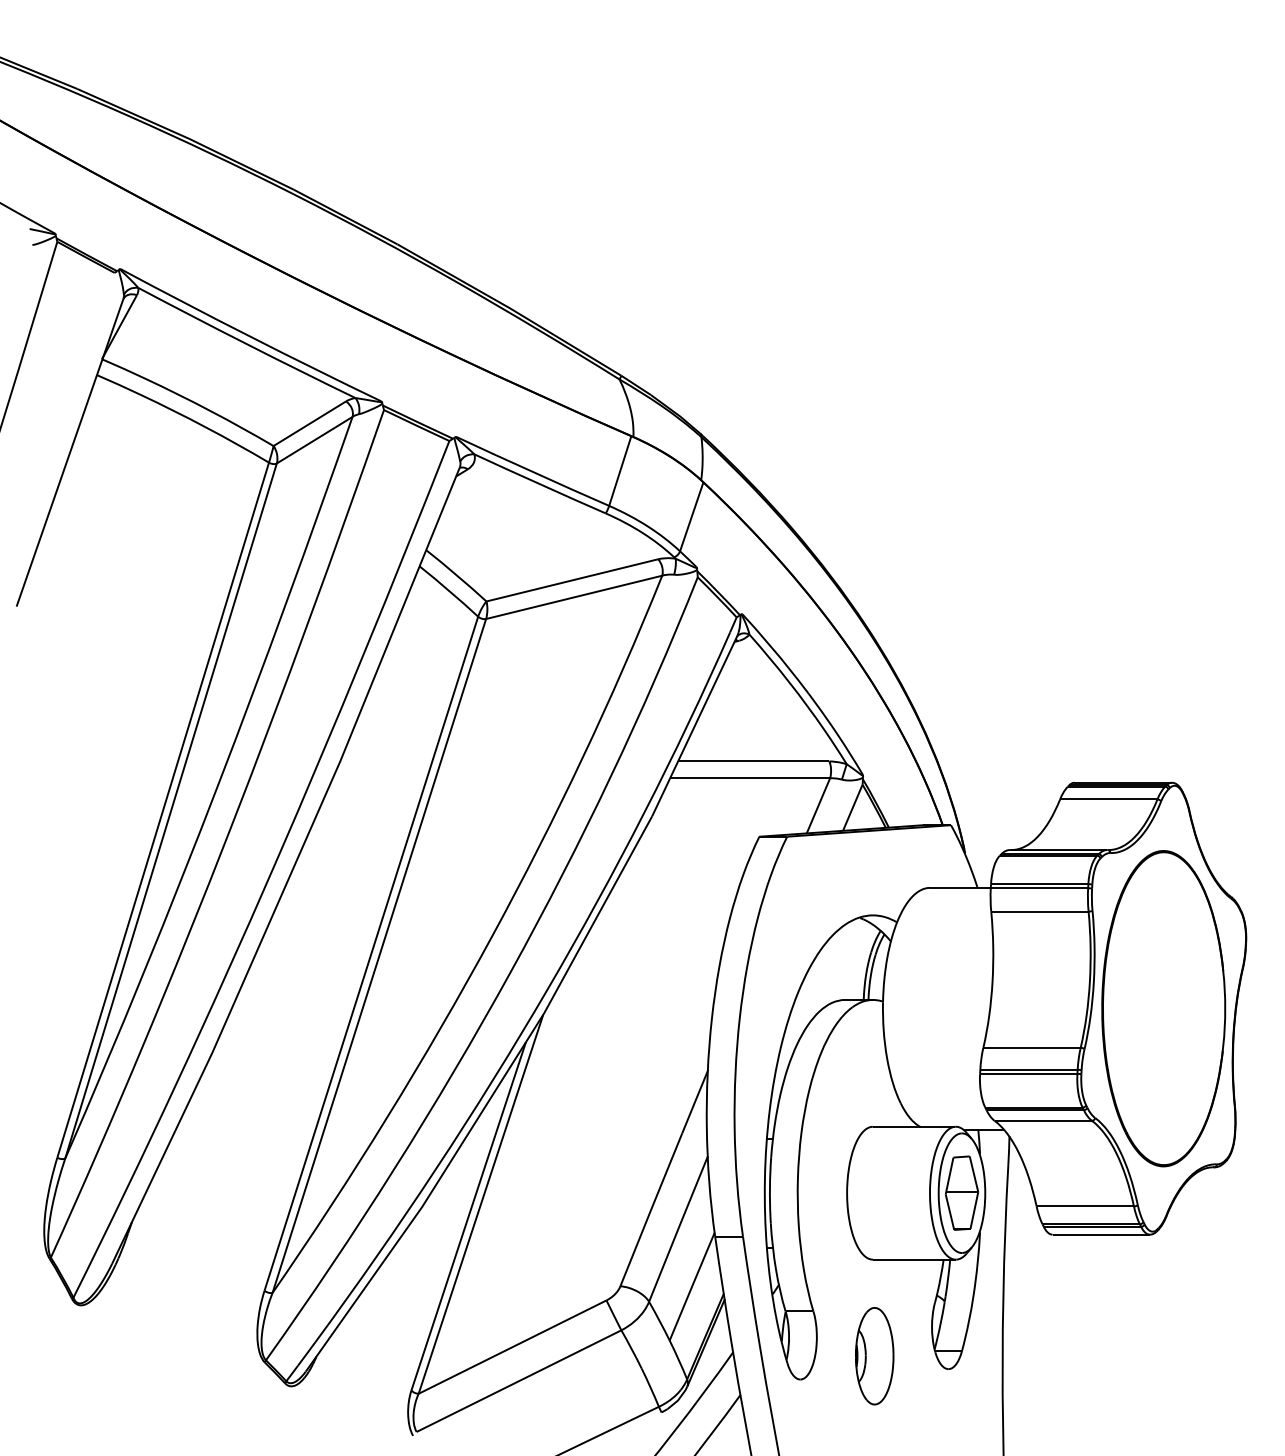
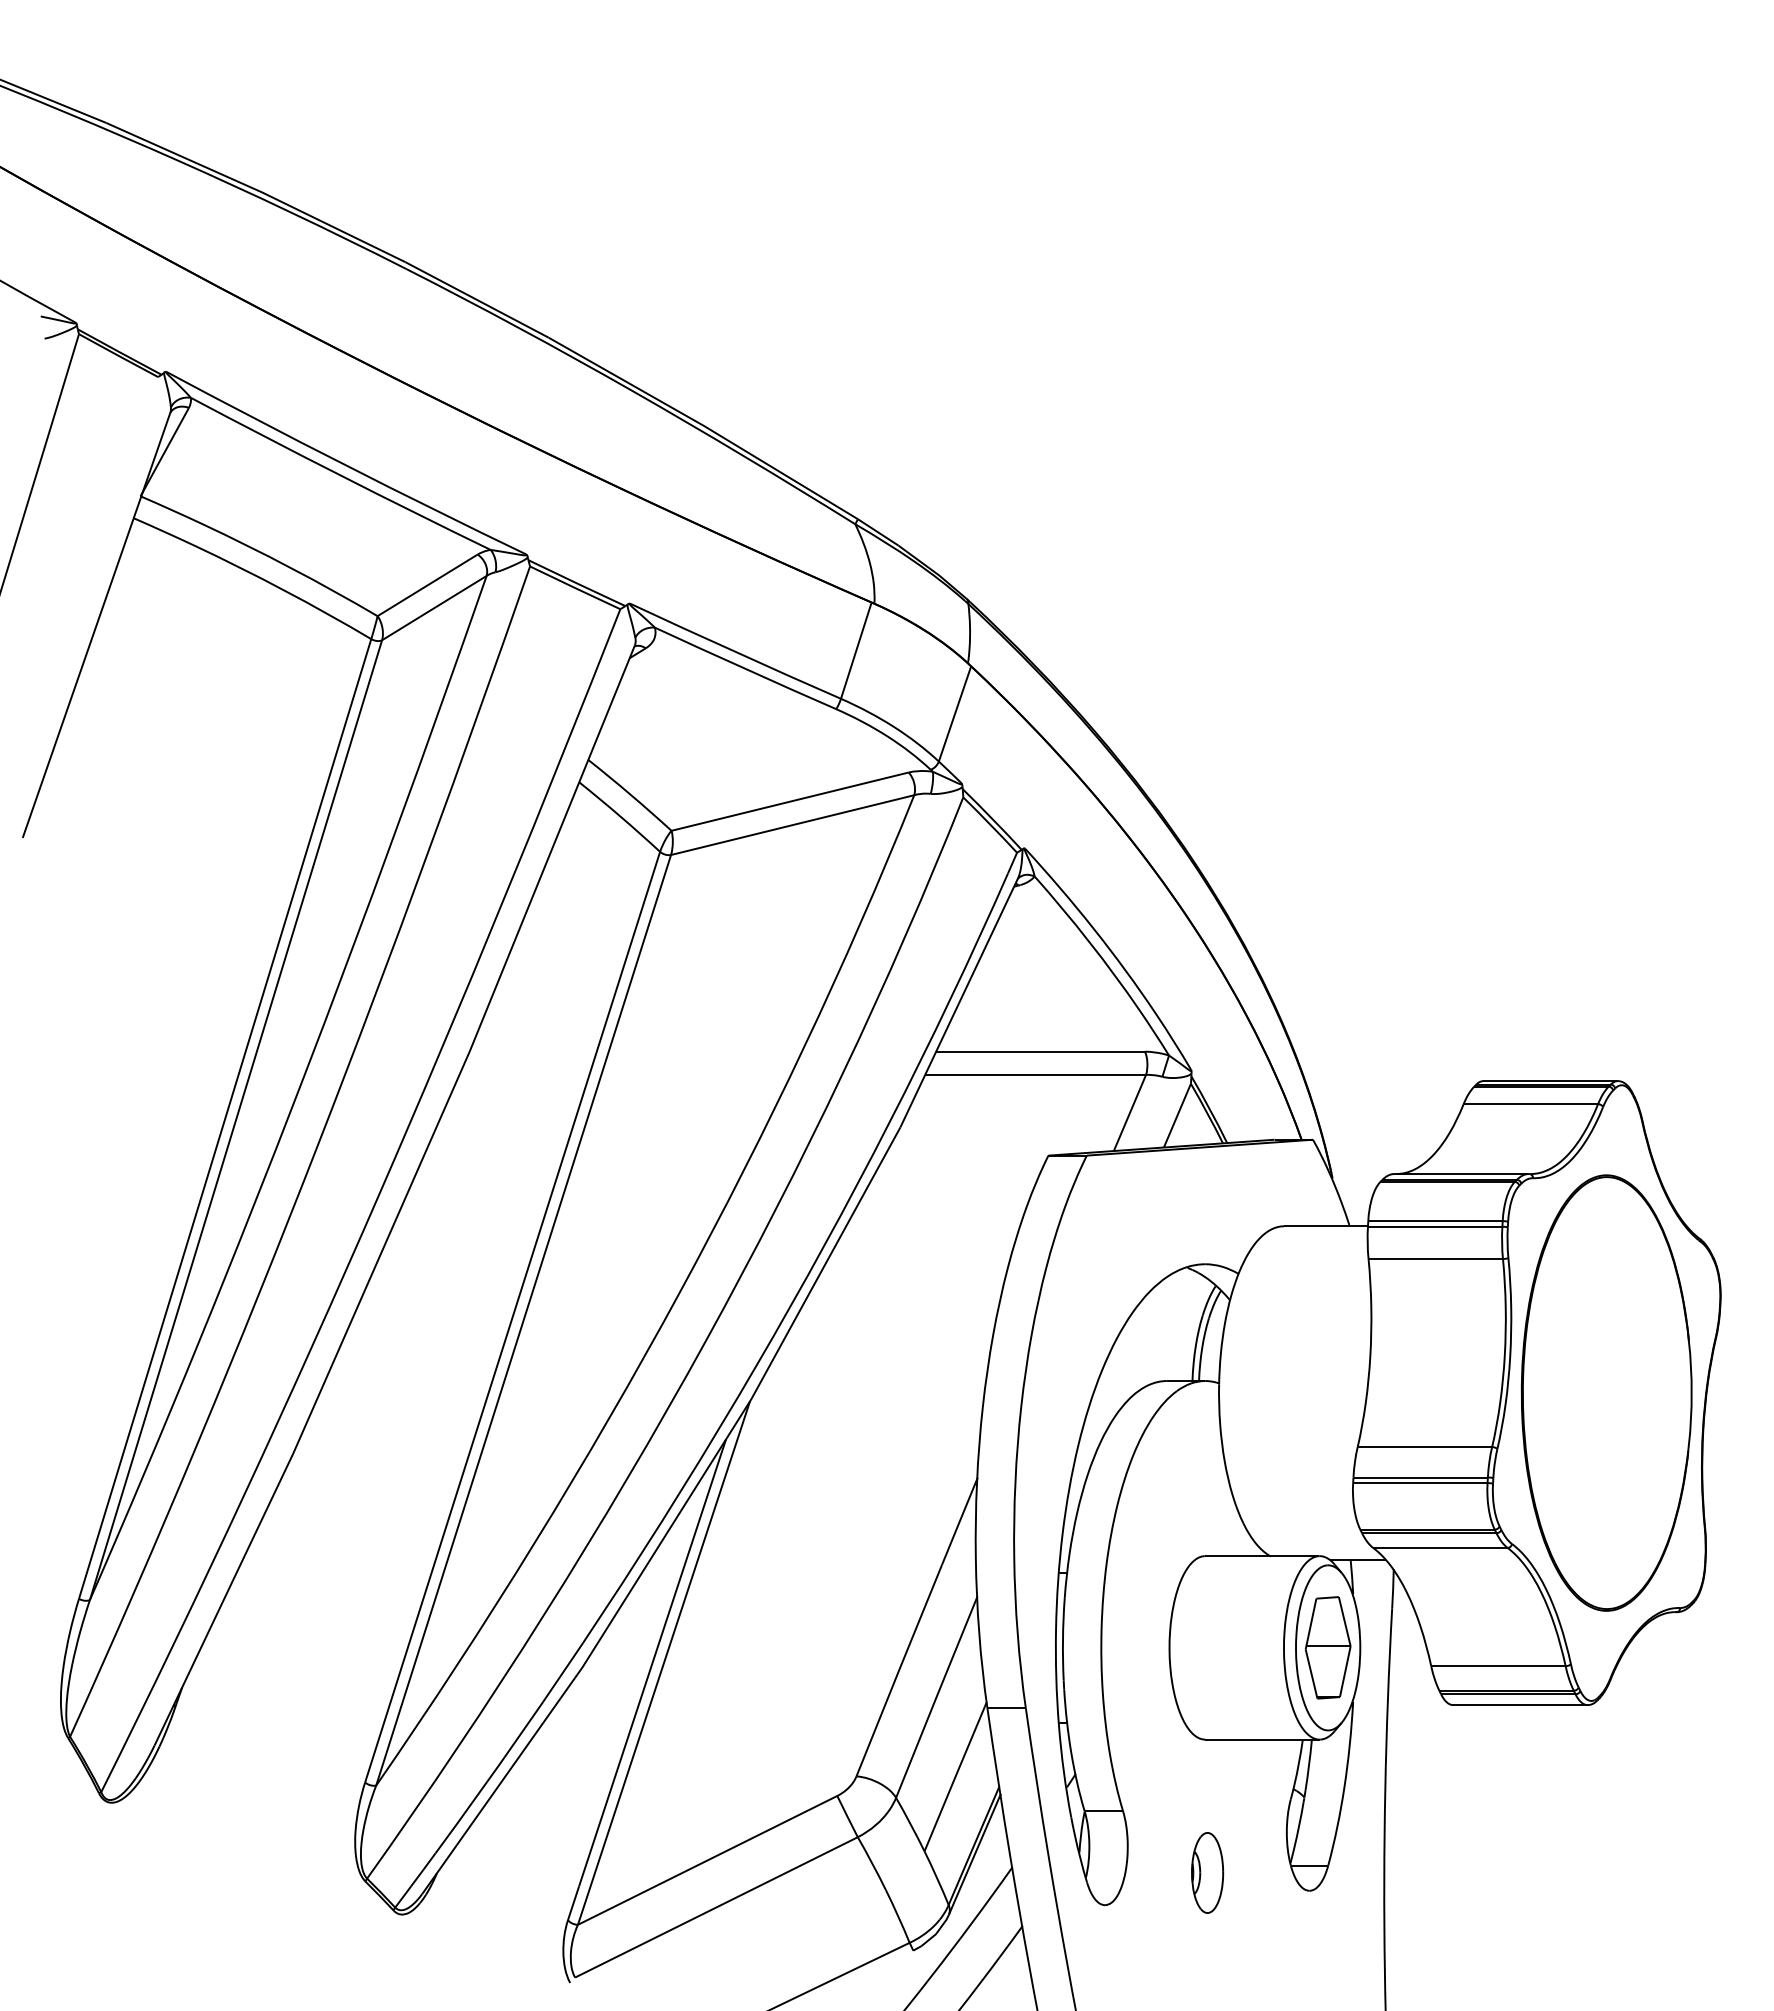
part: (874, 1355) -> (1207, 1872), size x0.6

